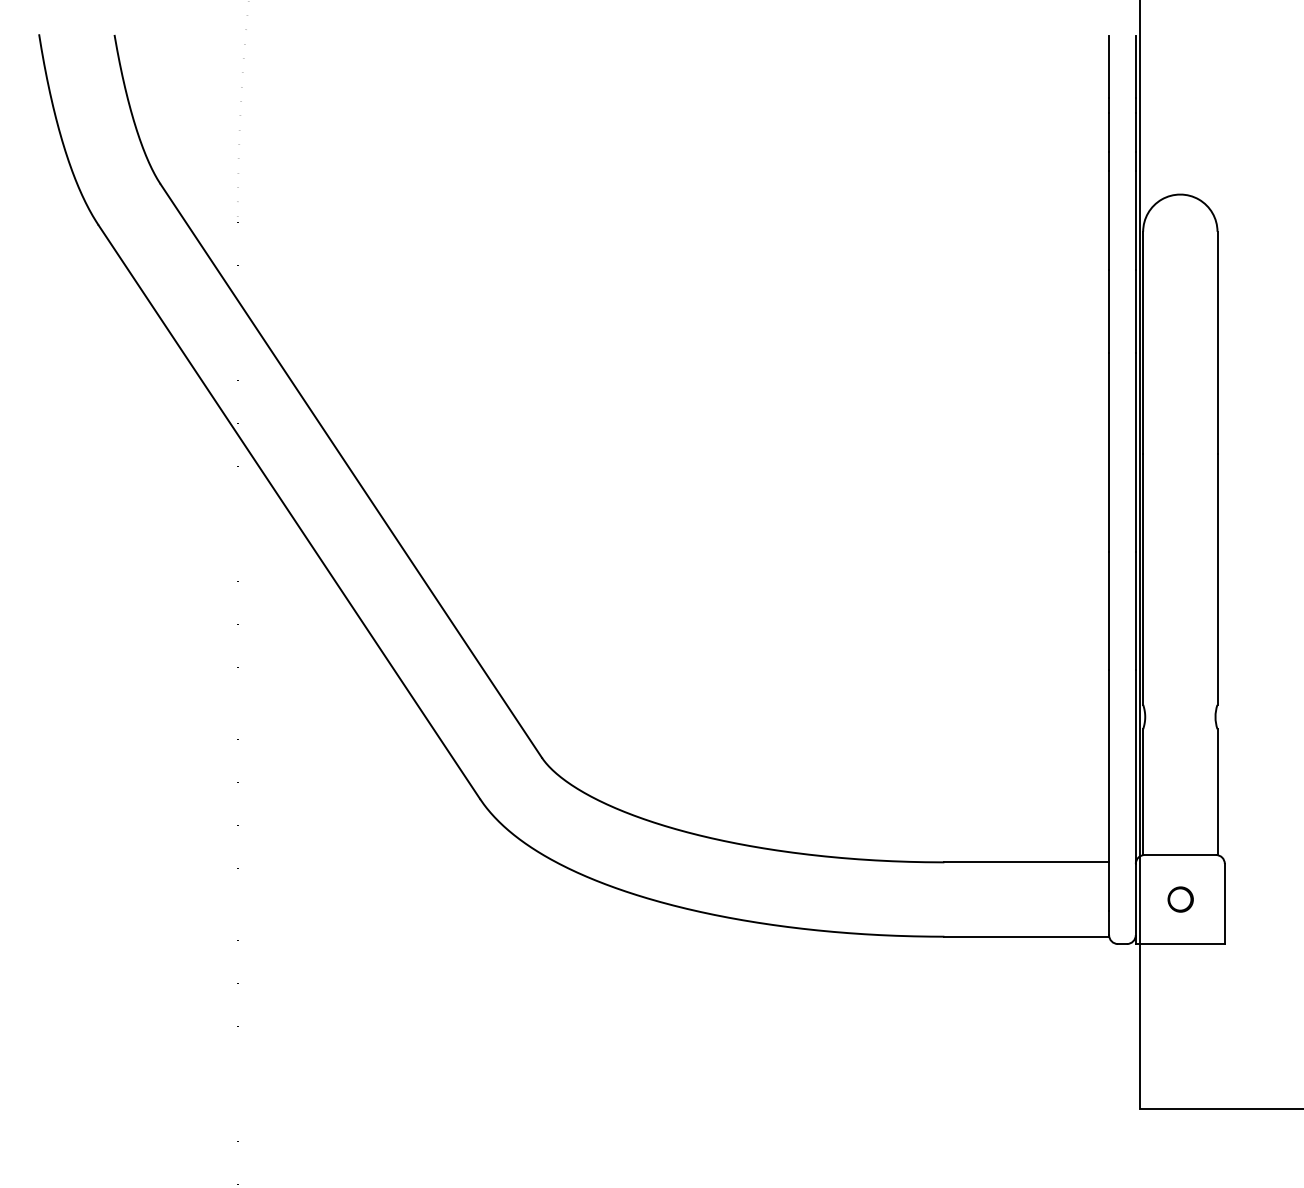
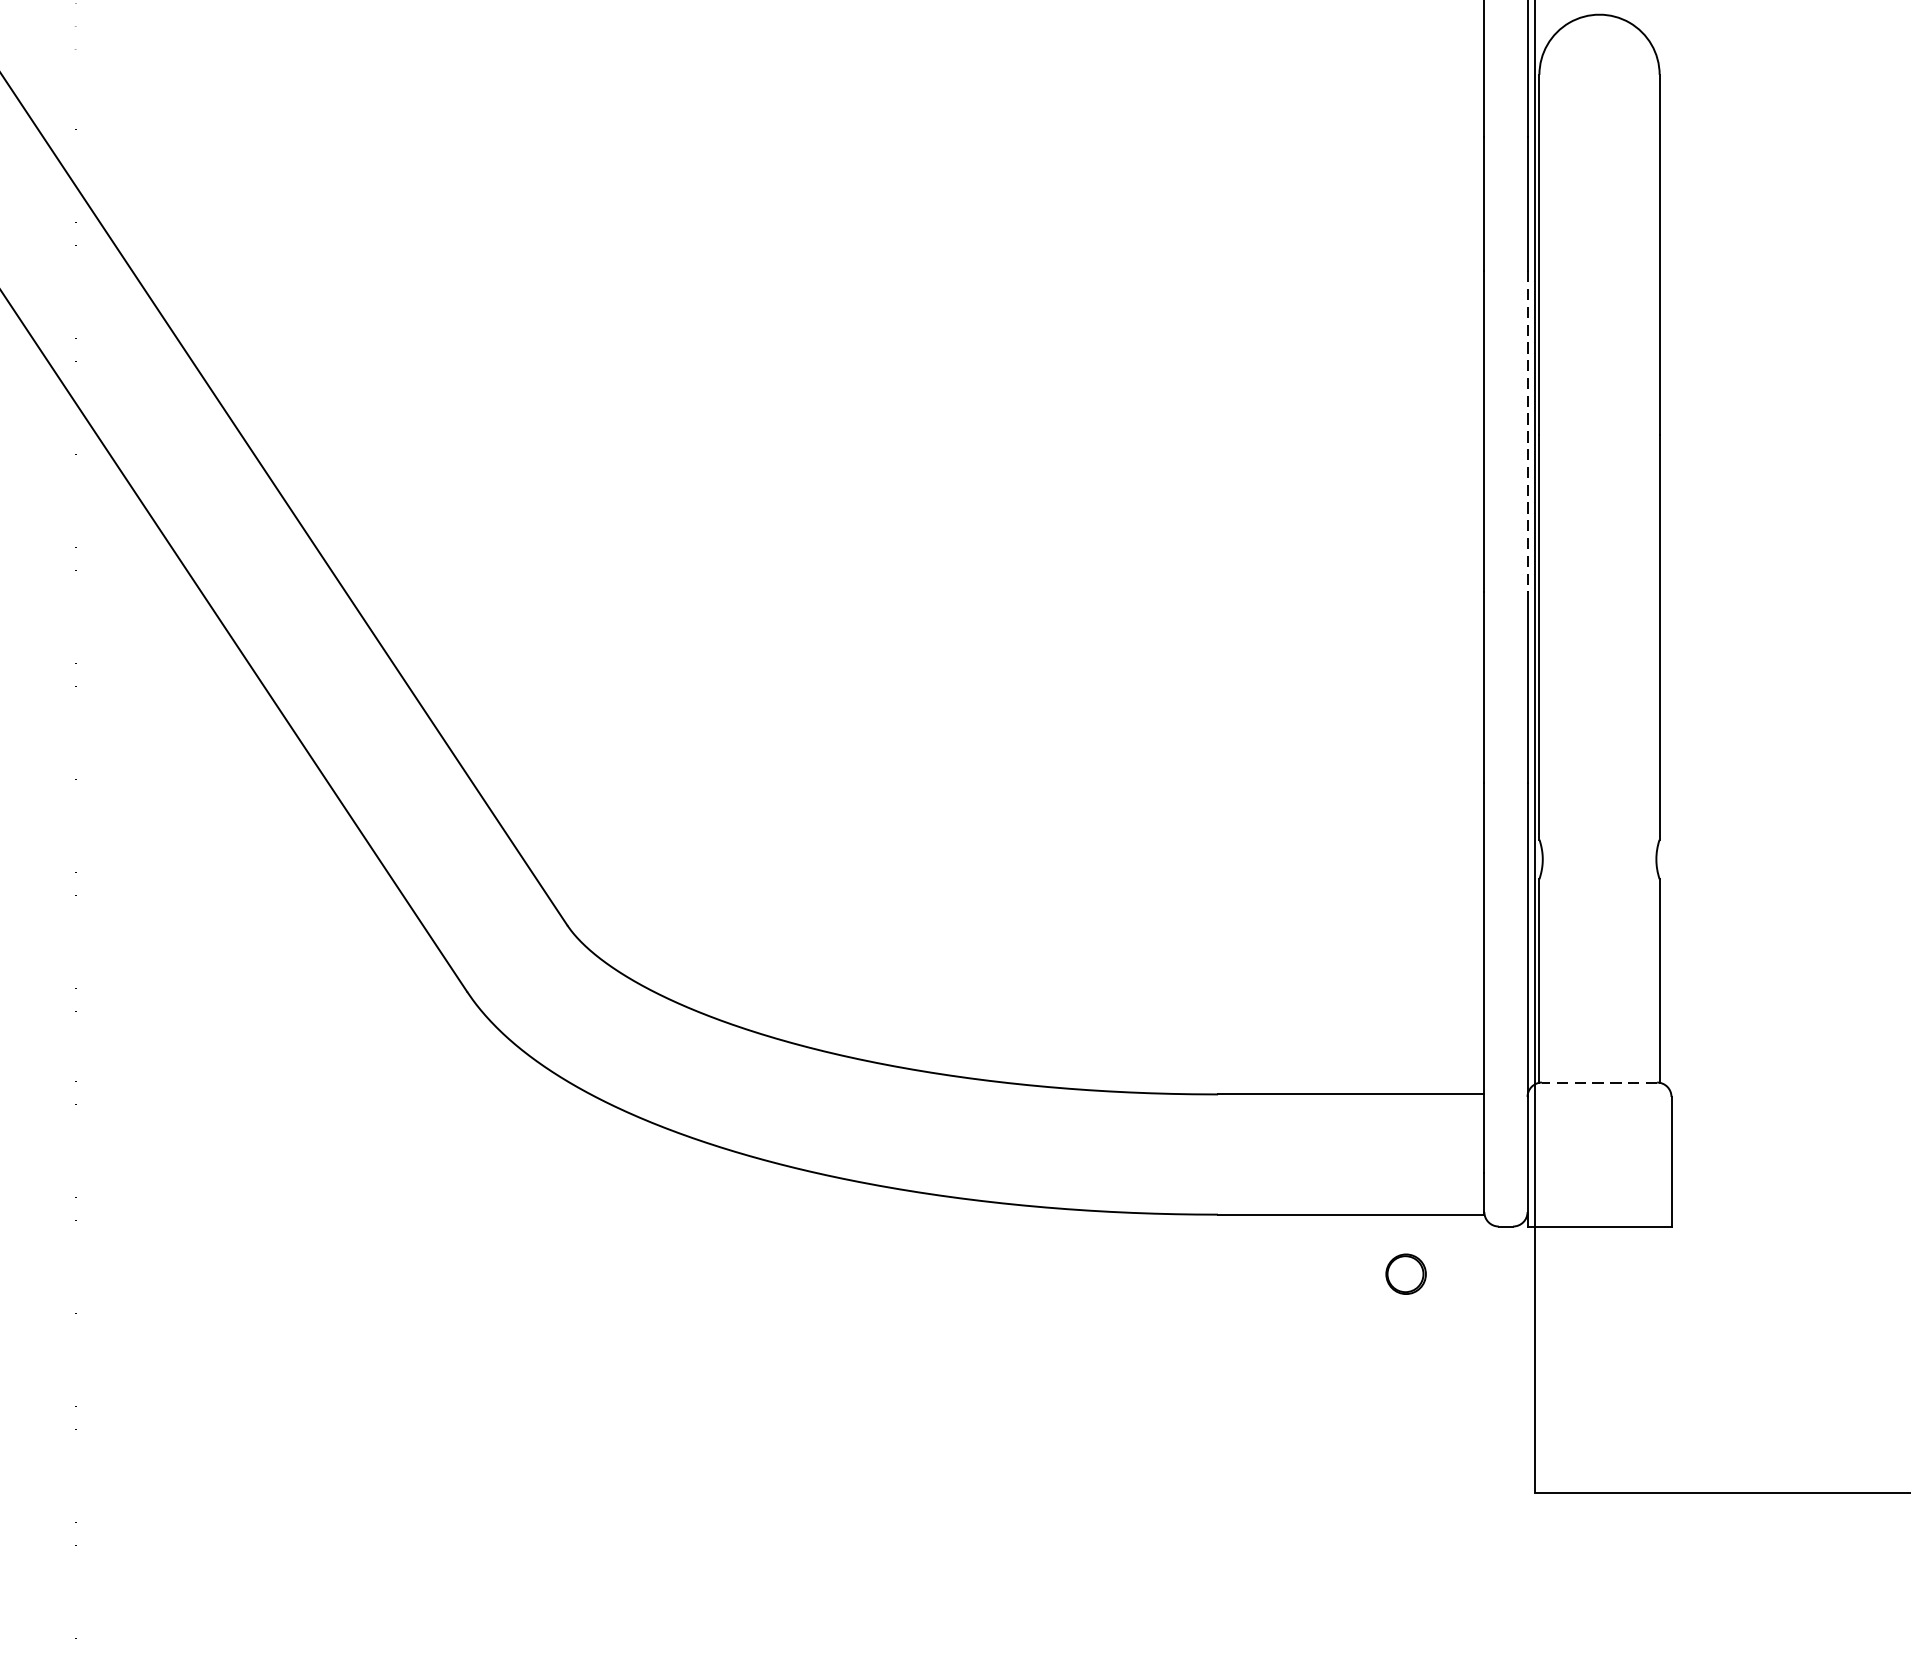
line: (1135, 453) -> (1527, 433), solid -> dashed
line: (1180, 855) -> (1599, 1083), solid -> dashed
circle: (1180, 899) -> (1405, 1274), moved

